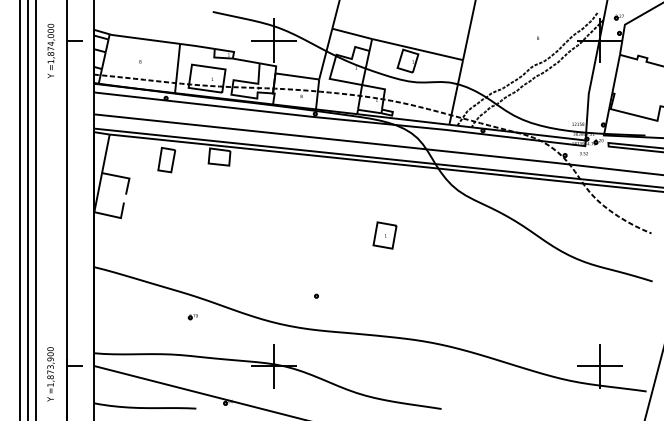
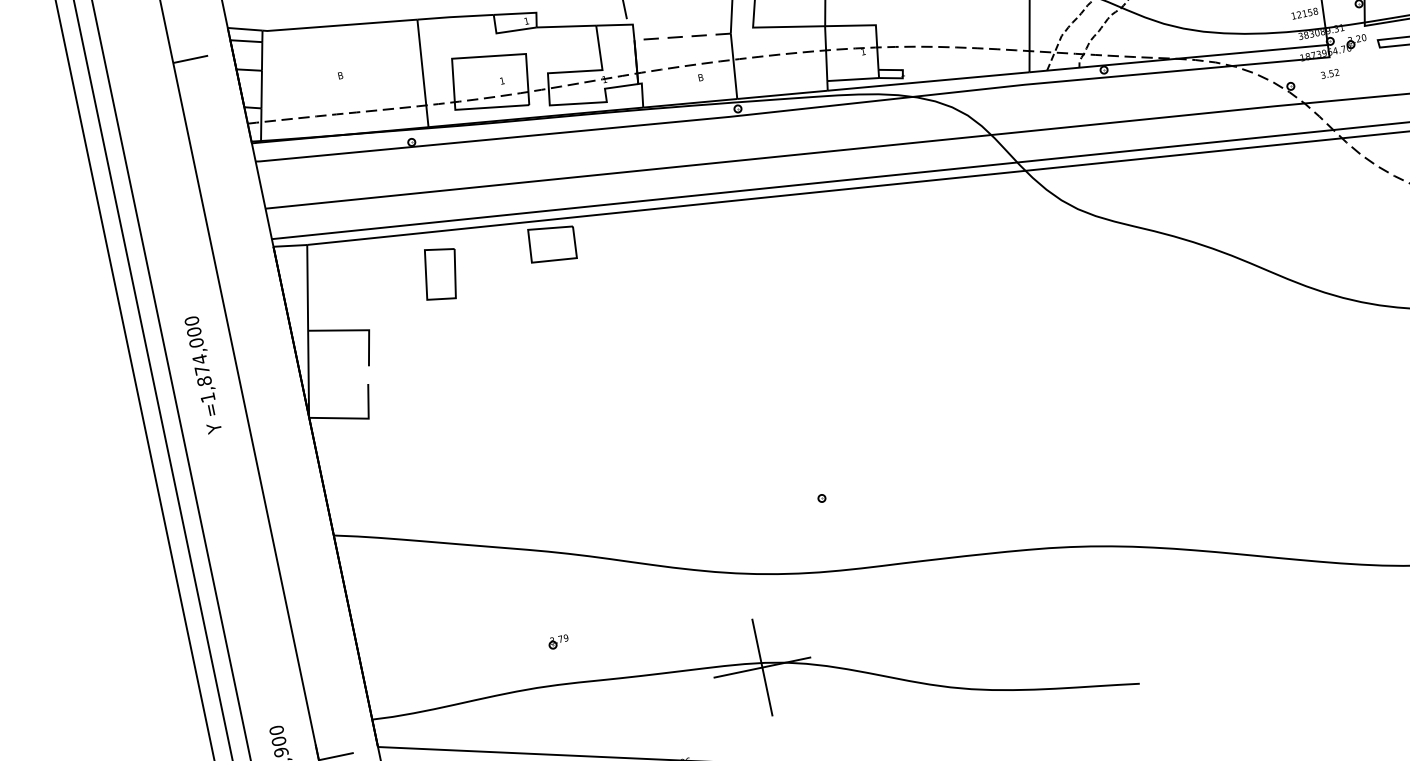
text: (51, 50) -> (204, 373), moved
line: (296, 76) -> (680, 37), solid -> dashed
part: (384, 235) -> (940, 338), removed
part: (192, 317) -> (557, 643), moved

